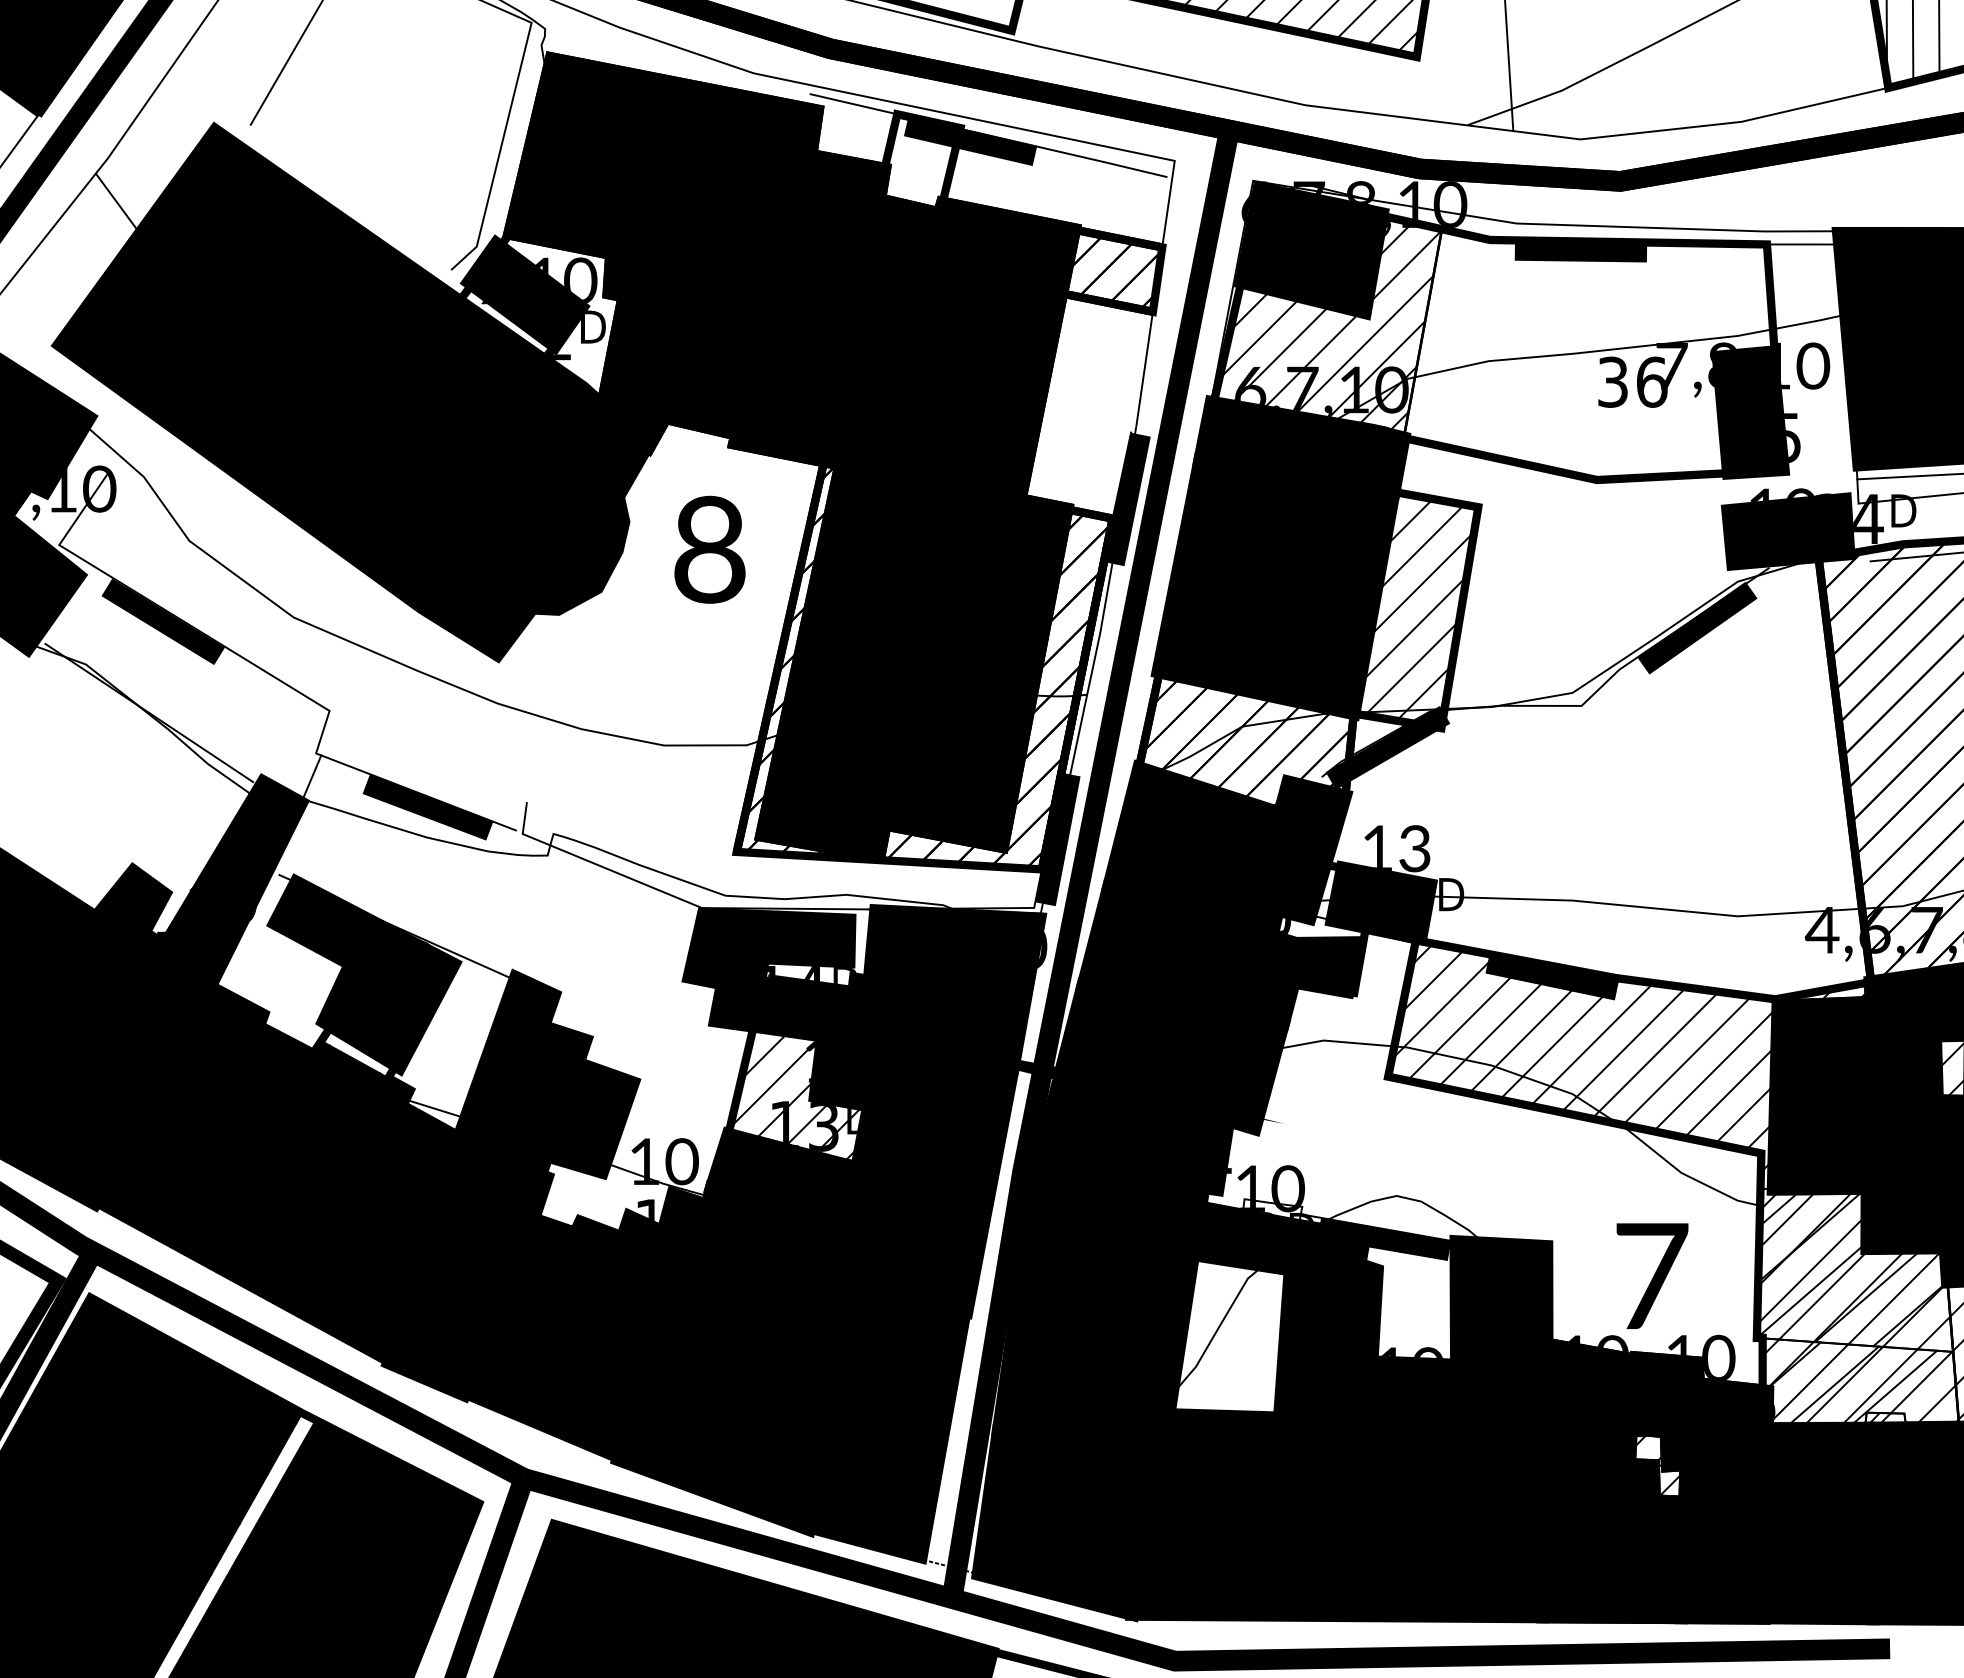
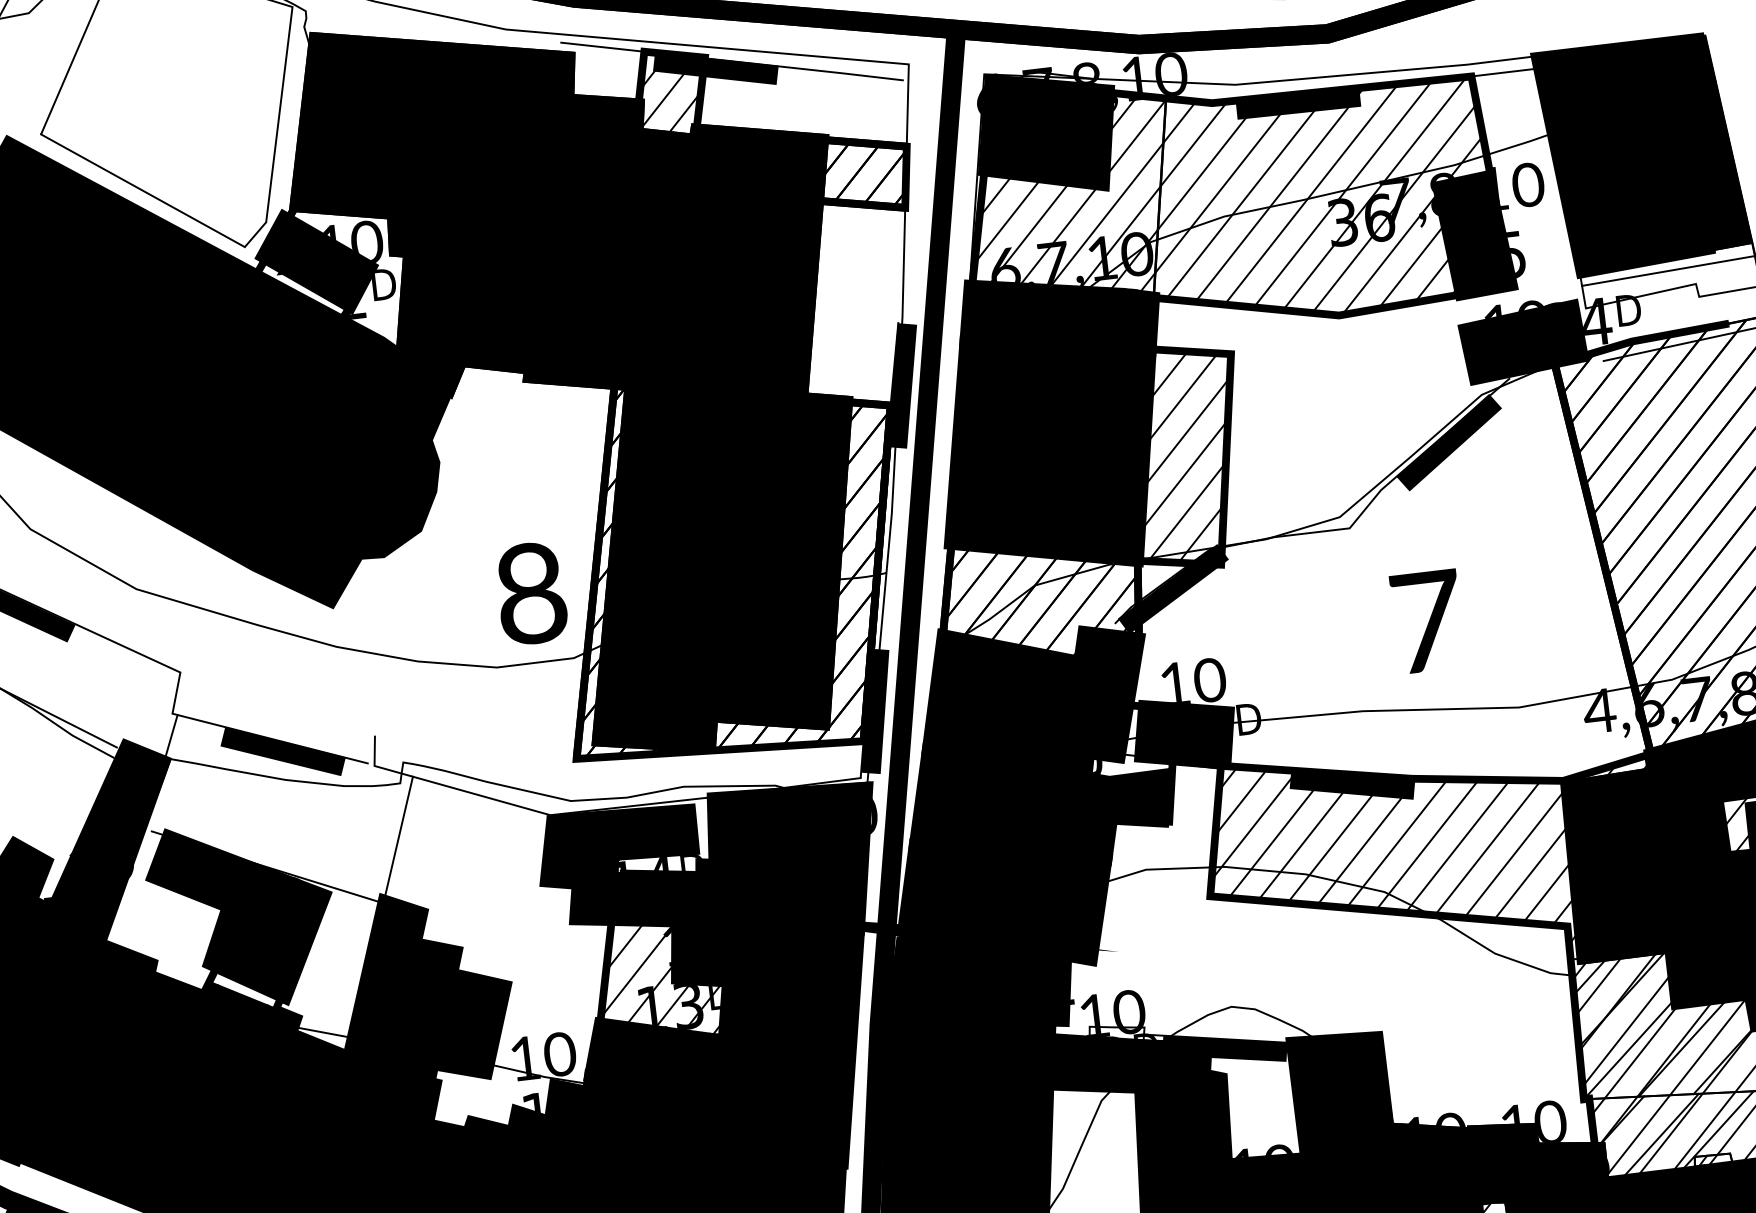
hatch: (915, 162) -> (666, 94), added
line: (350, 197) -> (142, 190), added
hatch: (1594, 354) -> (1322, 198), added
text: (709, 549) -> (530, 593), moved
text: (1414, 848) -> (1209, 680), 13 -> 10
line: (538, 913) -> (398, 838), added
text: (1652, 1275) -> (1427, 620), moved

